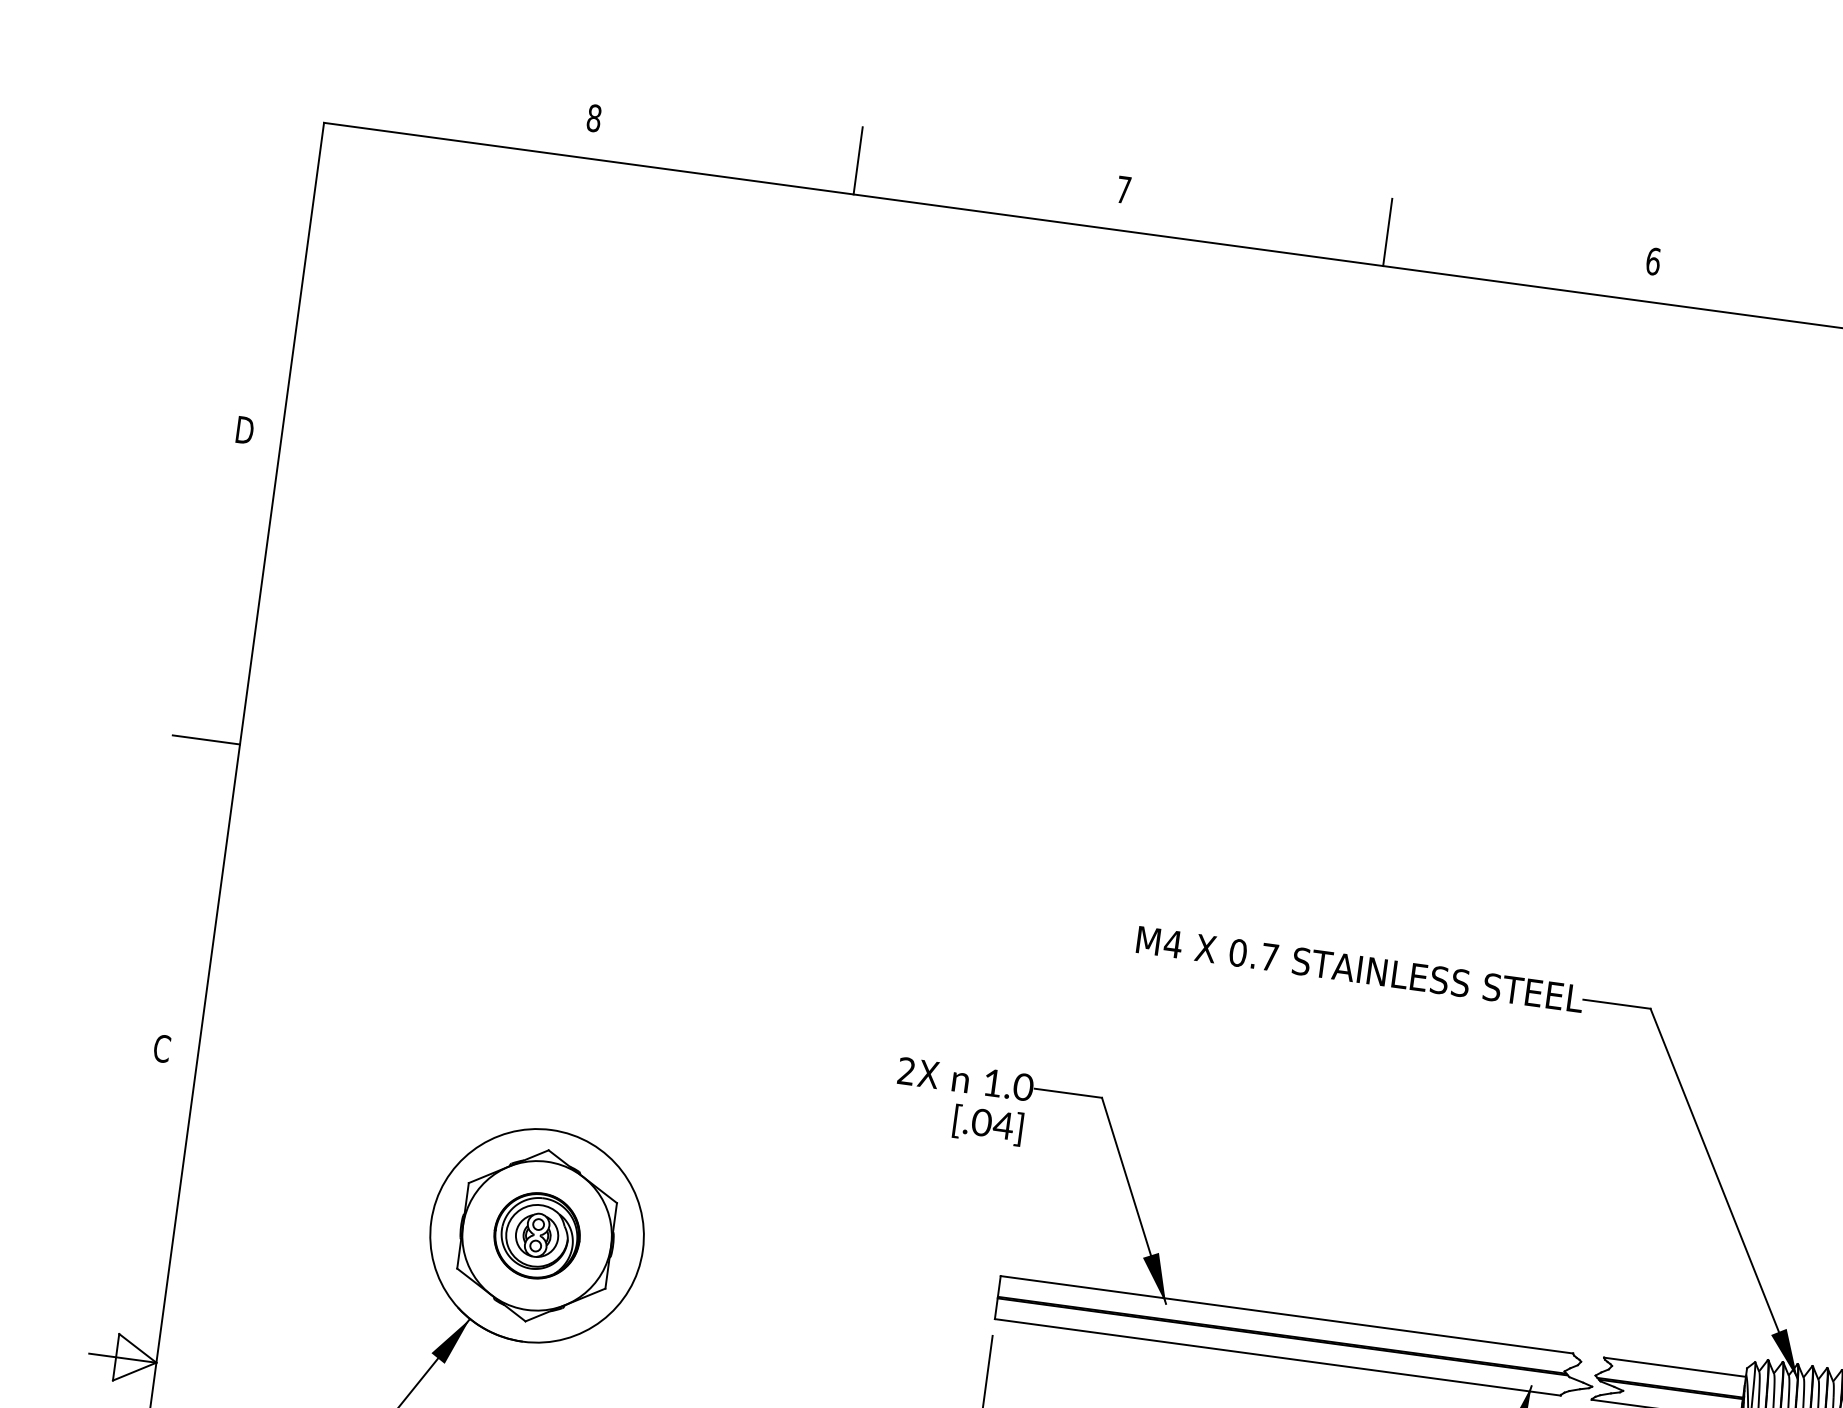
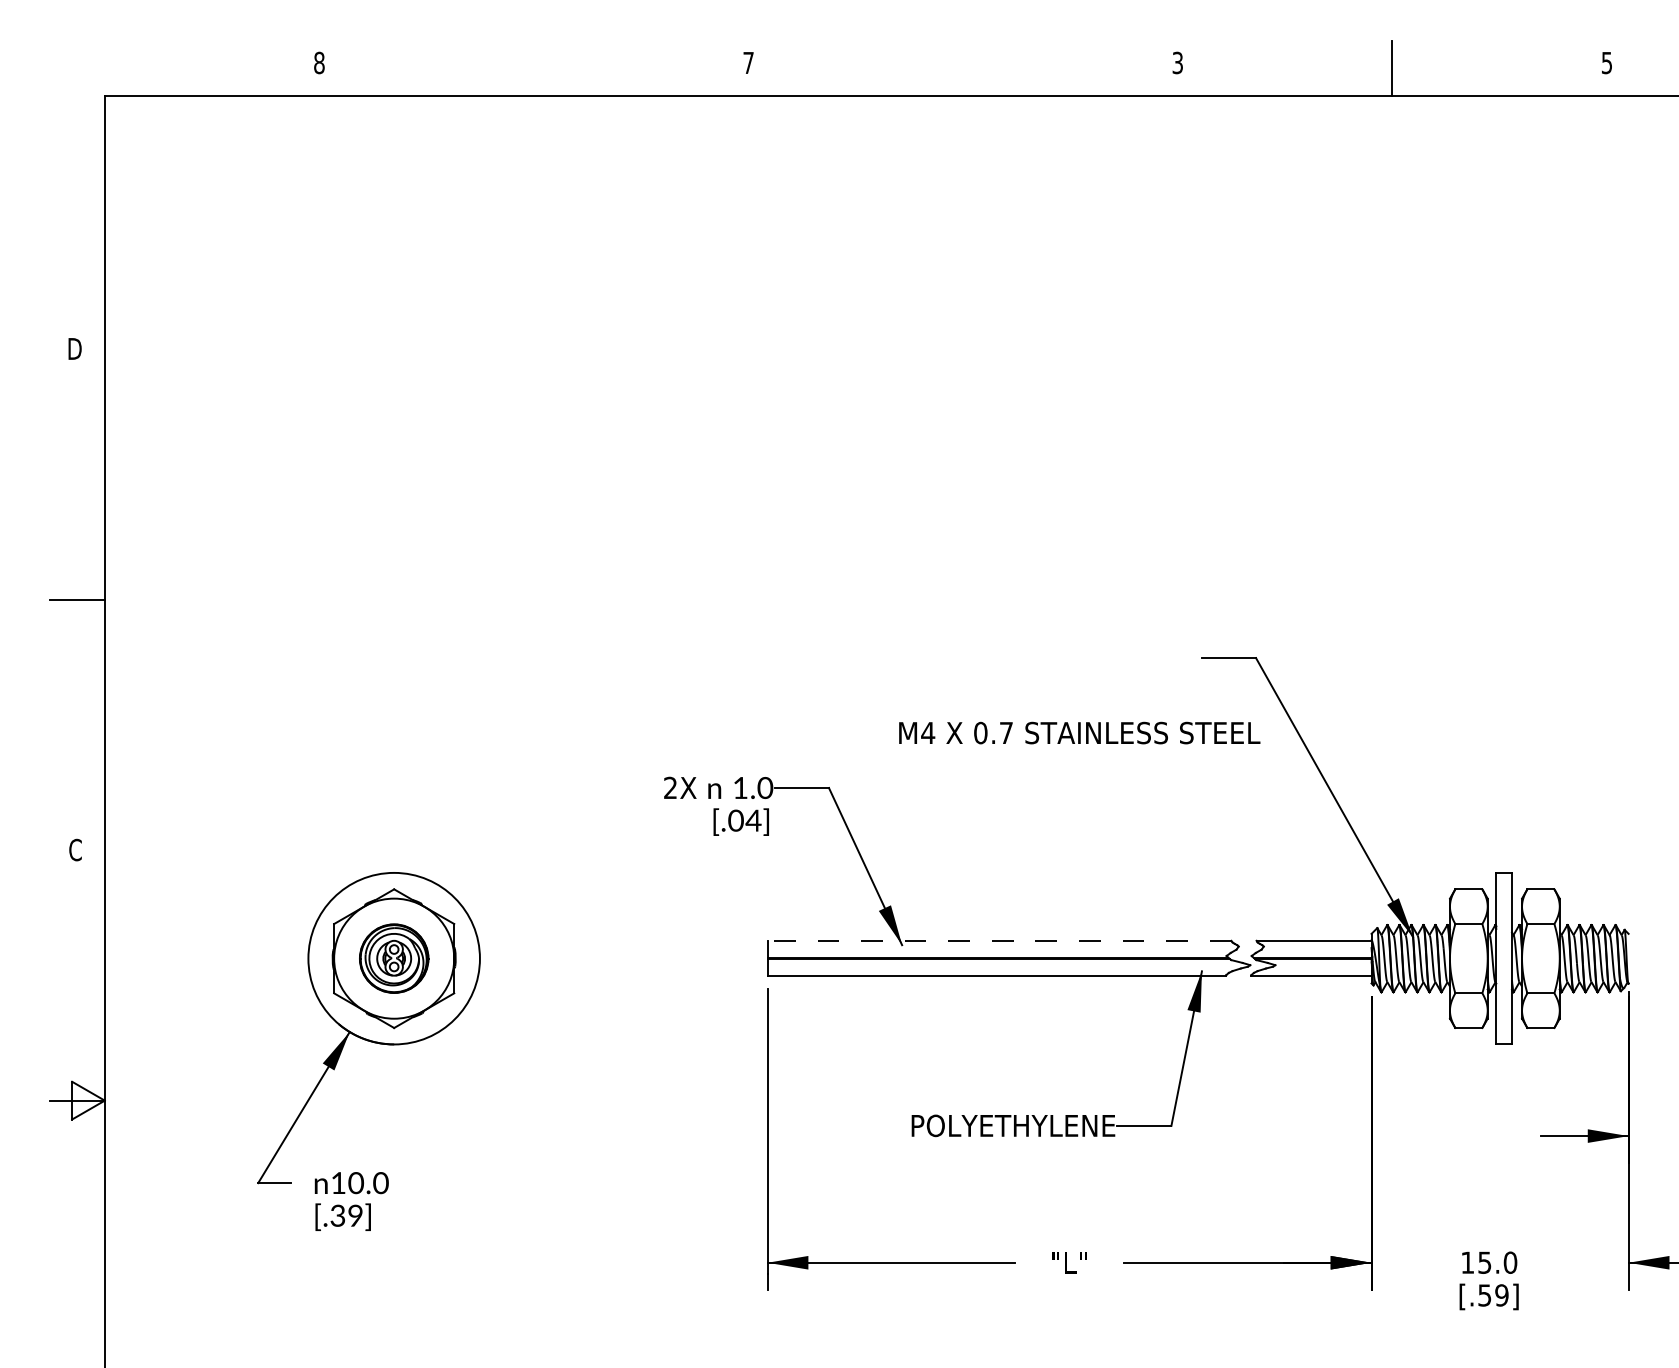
line: (858, 160) -> (534, 68), removed
line: (1387, 232) -> (963, 68), removed
text: (1653, 260) -> (1177, 62), 6 -> 3
text: (1360, 968) -> (1079, 732), moved
line: (1286, 1314) -> (999, 940), solid -> dashed

